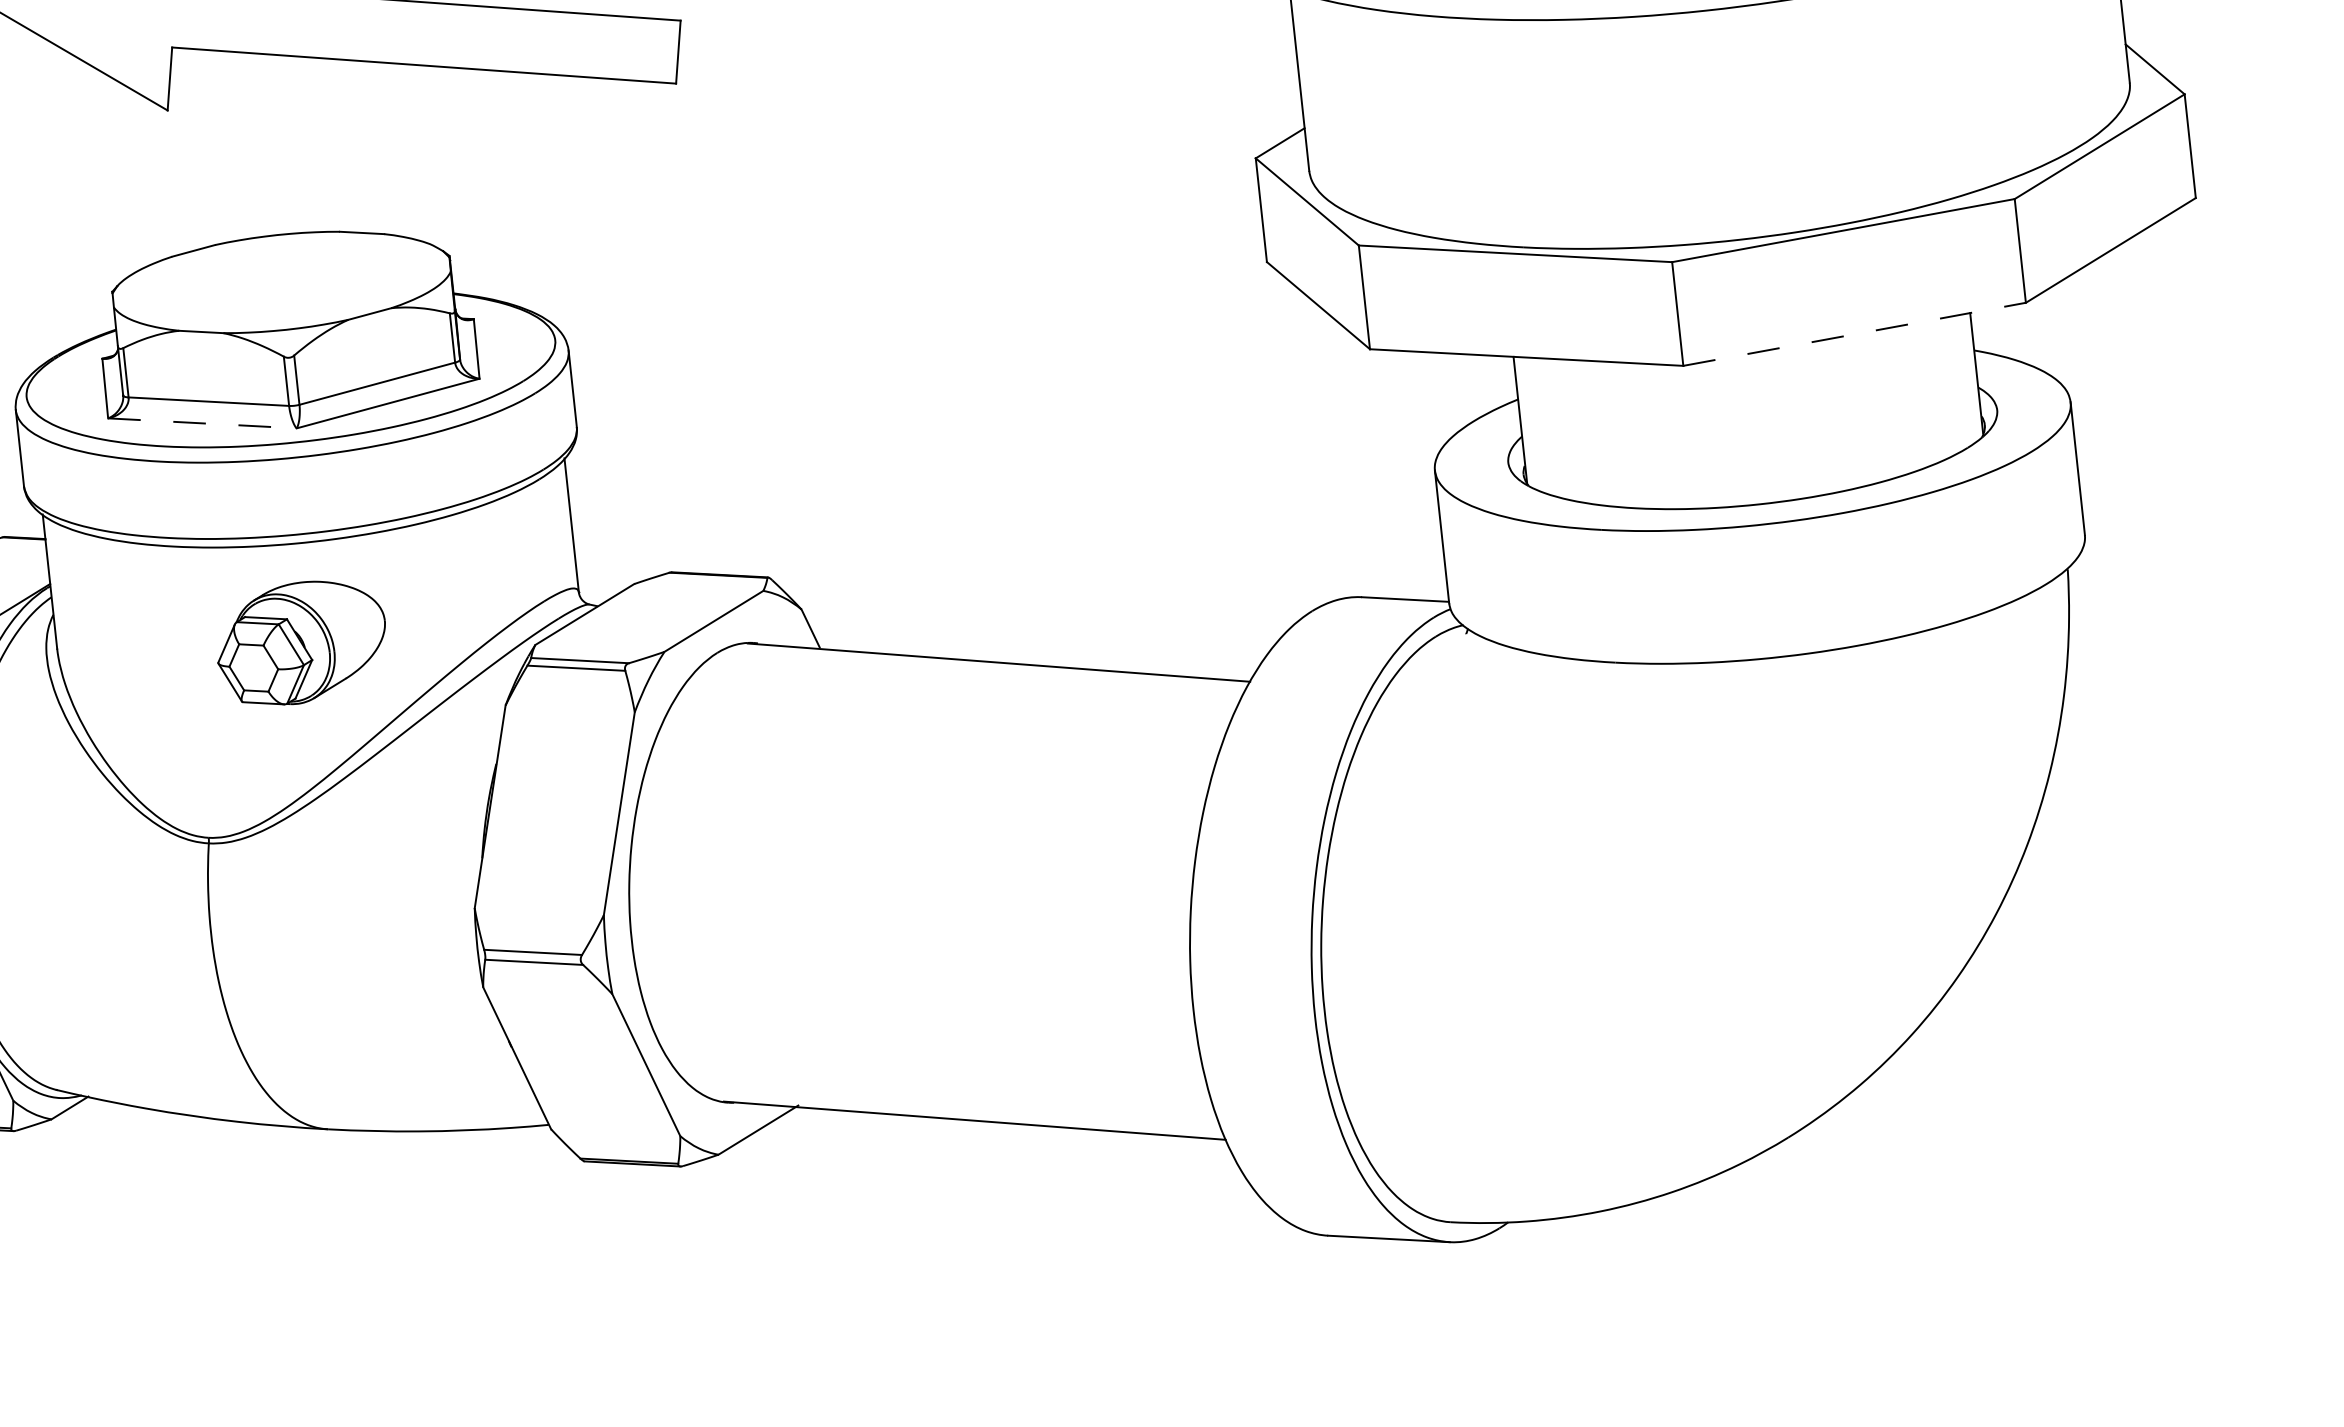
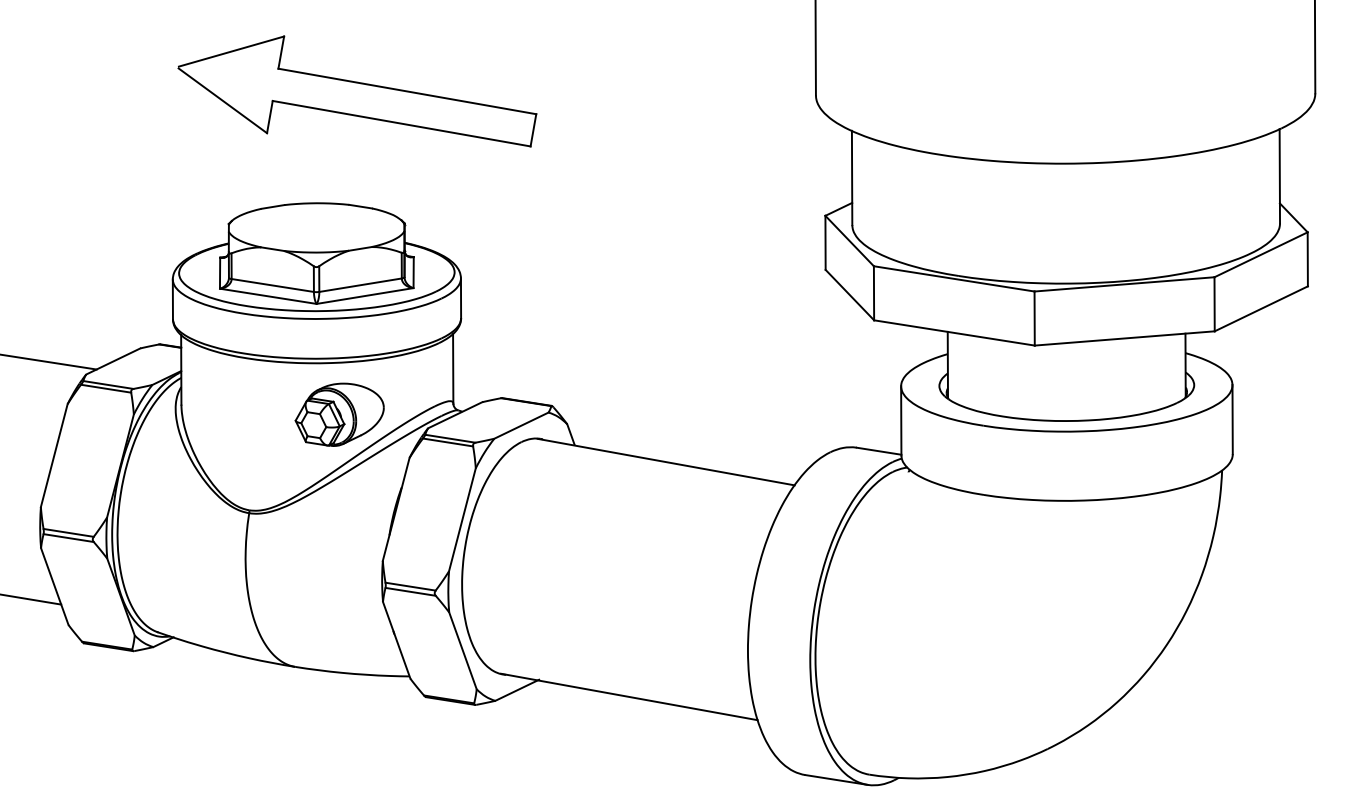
line: (1856, 334) -> (1125, 338), dashed -> solid
line: (202, 423) -> (268, 296), dashed -> solid
part: (301, 642) -> (339, 414), moved

